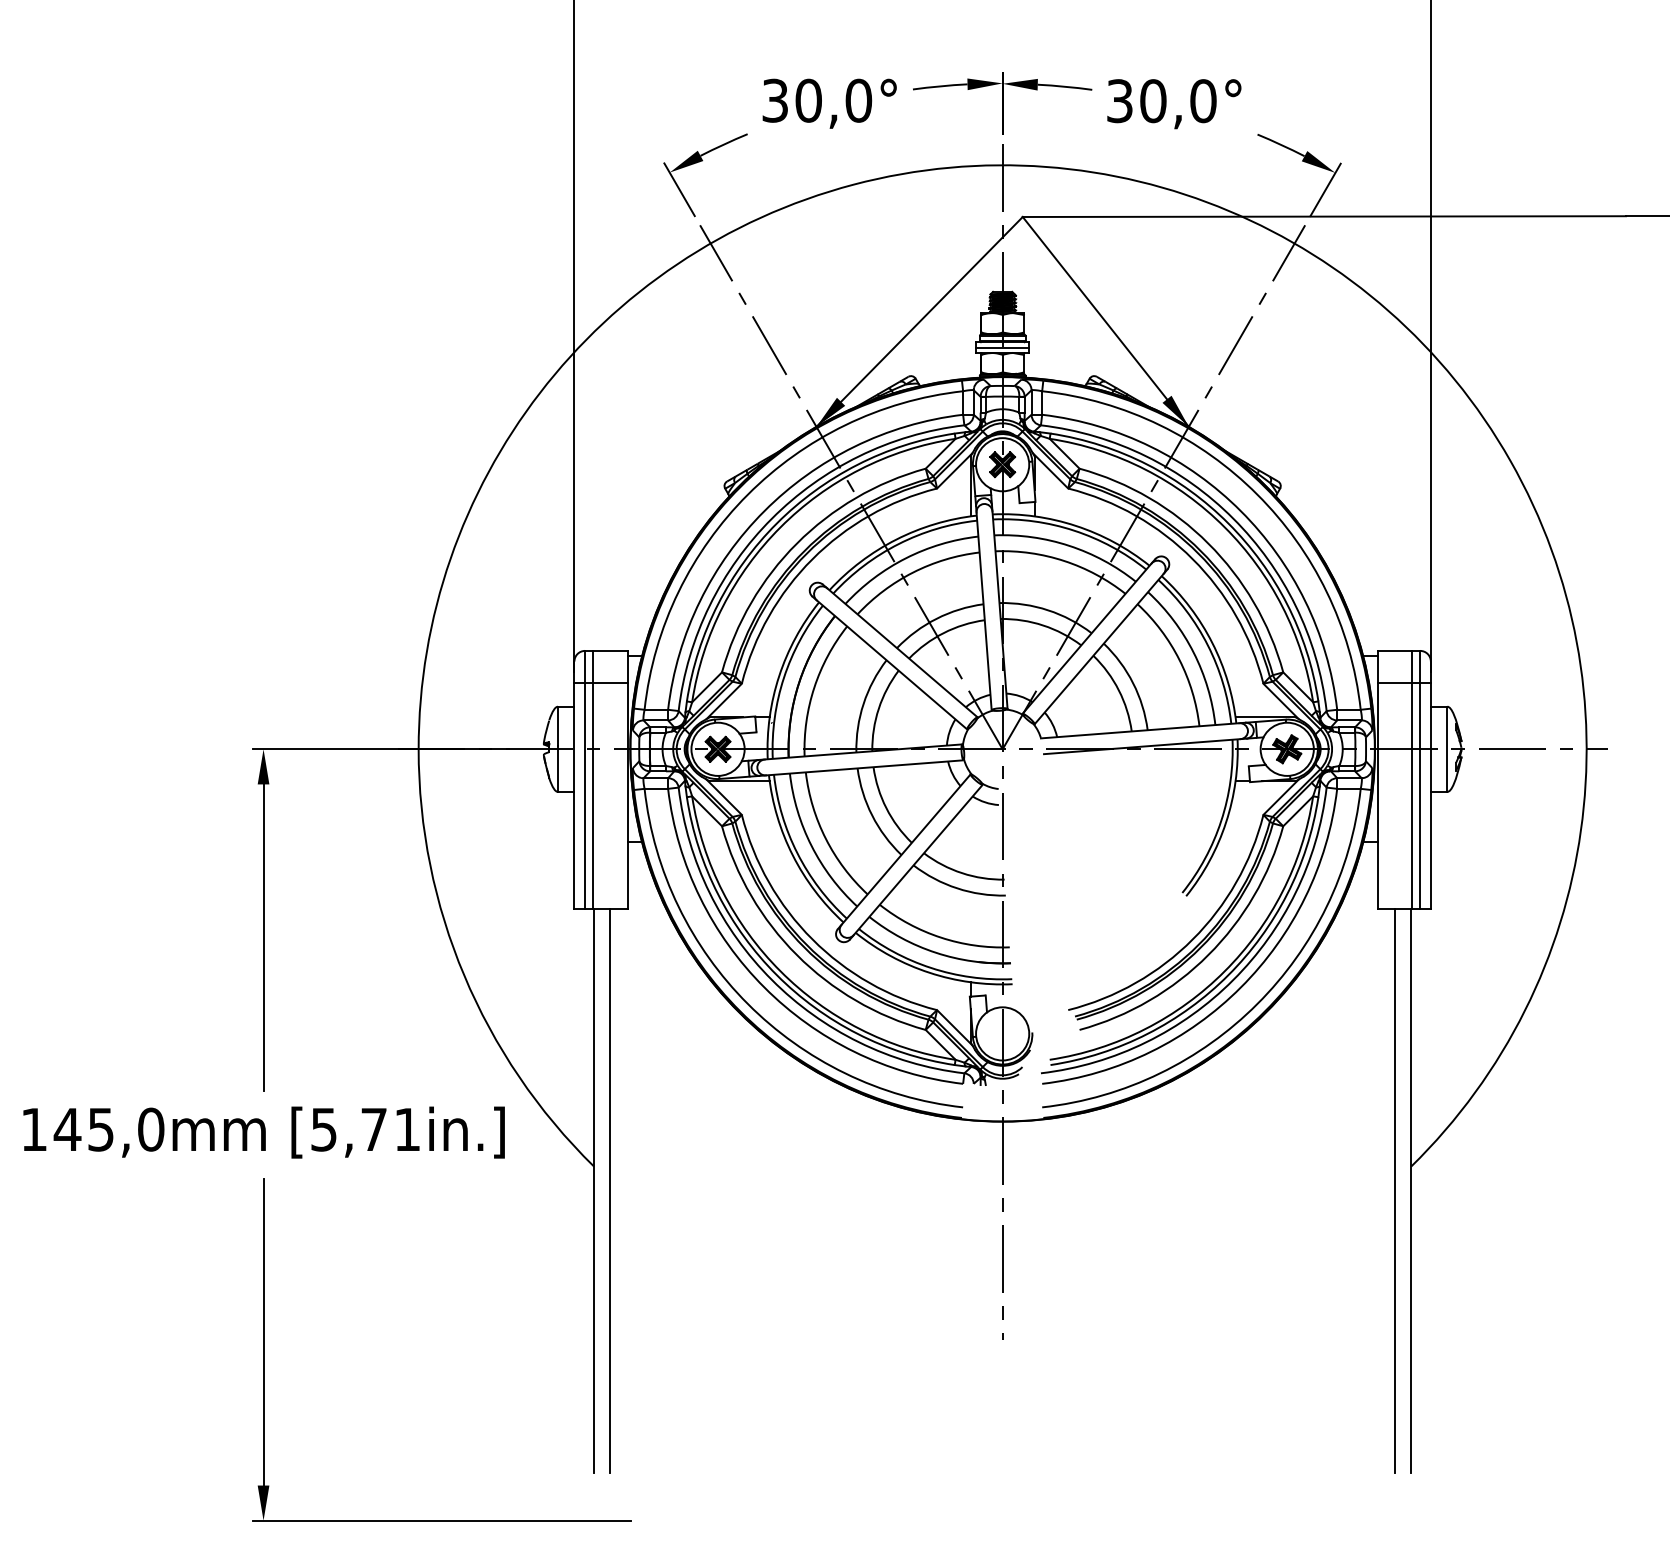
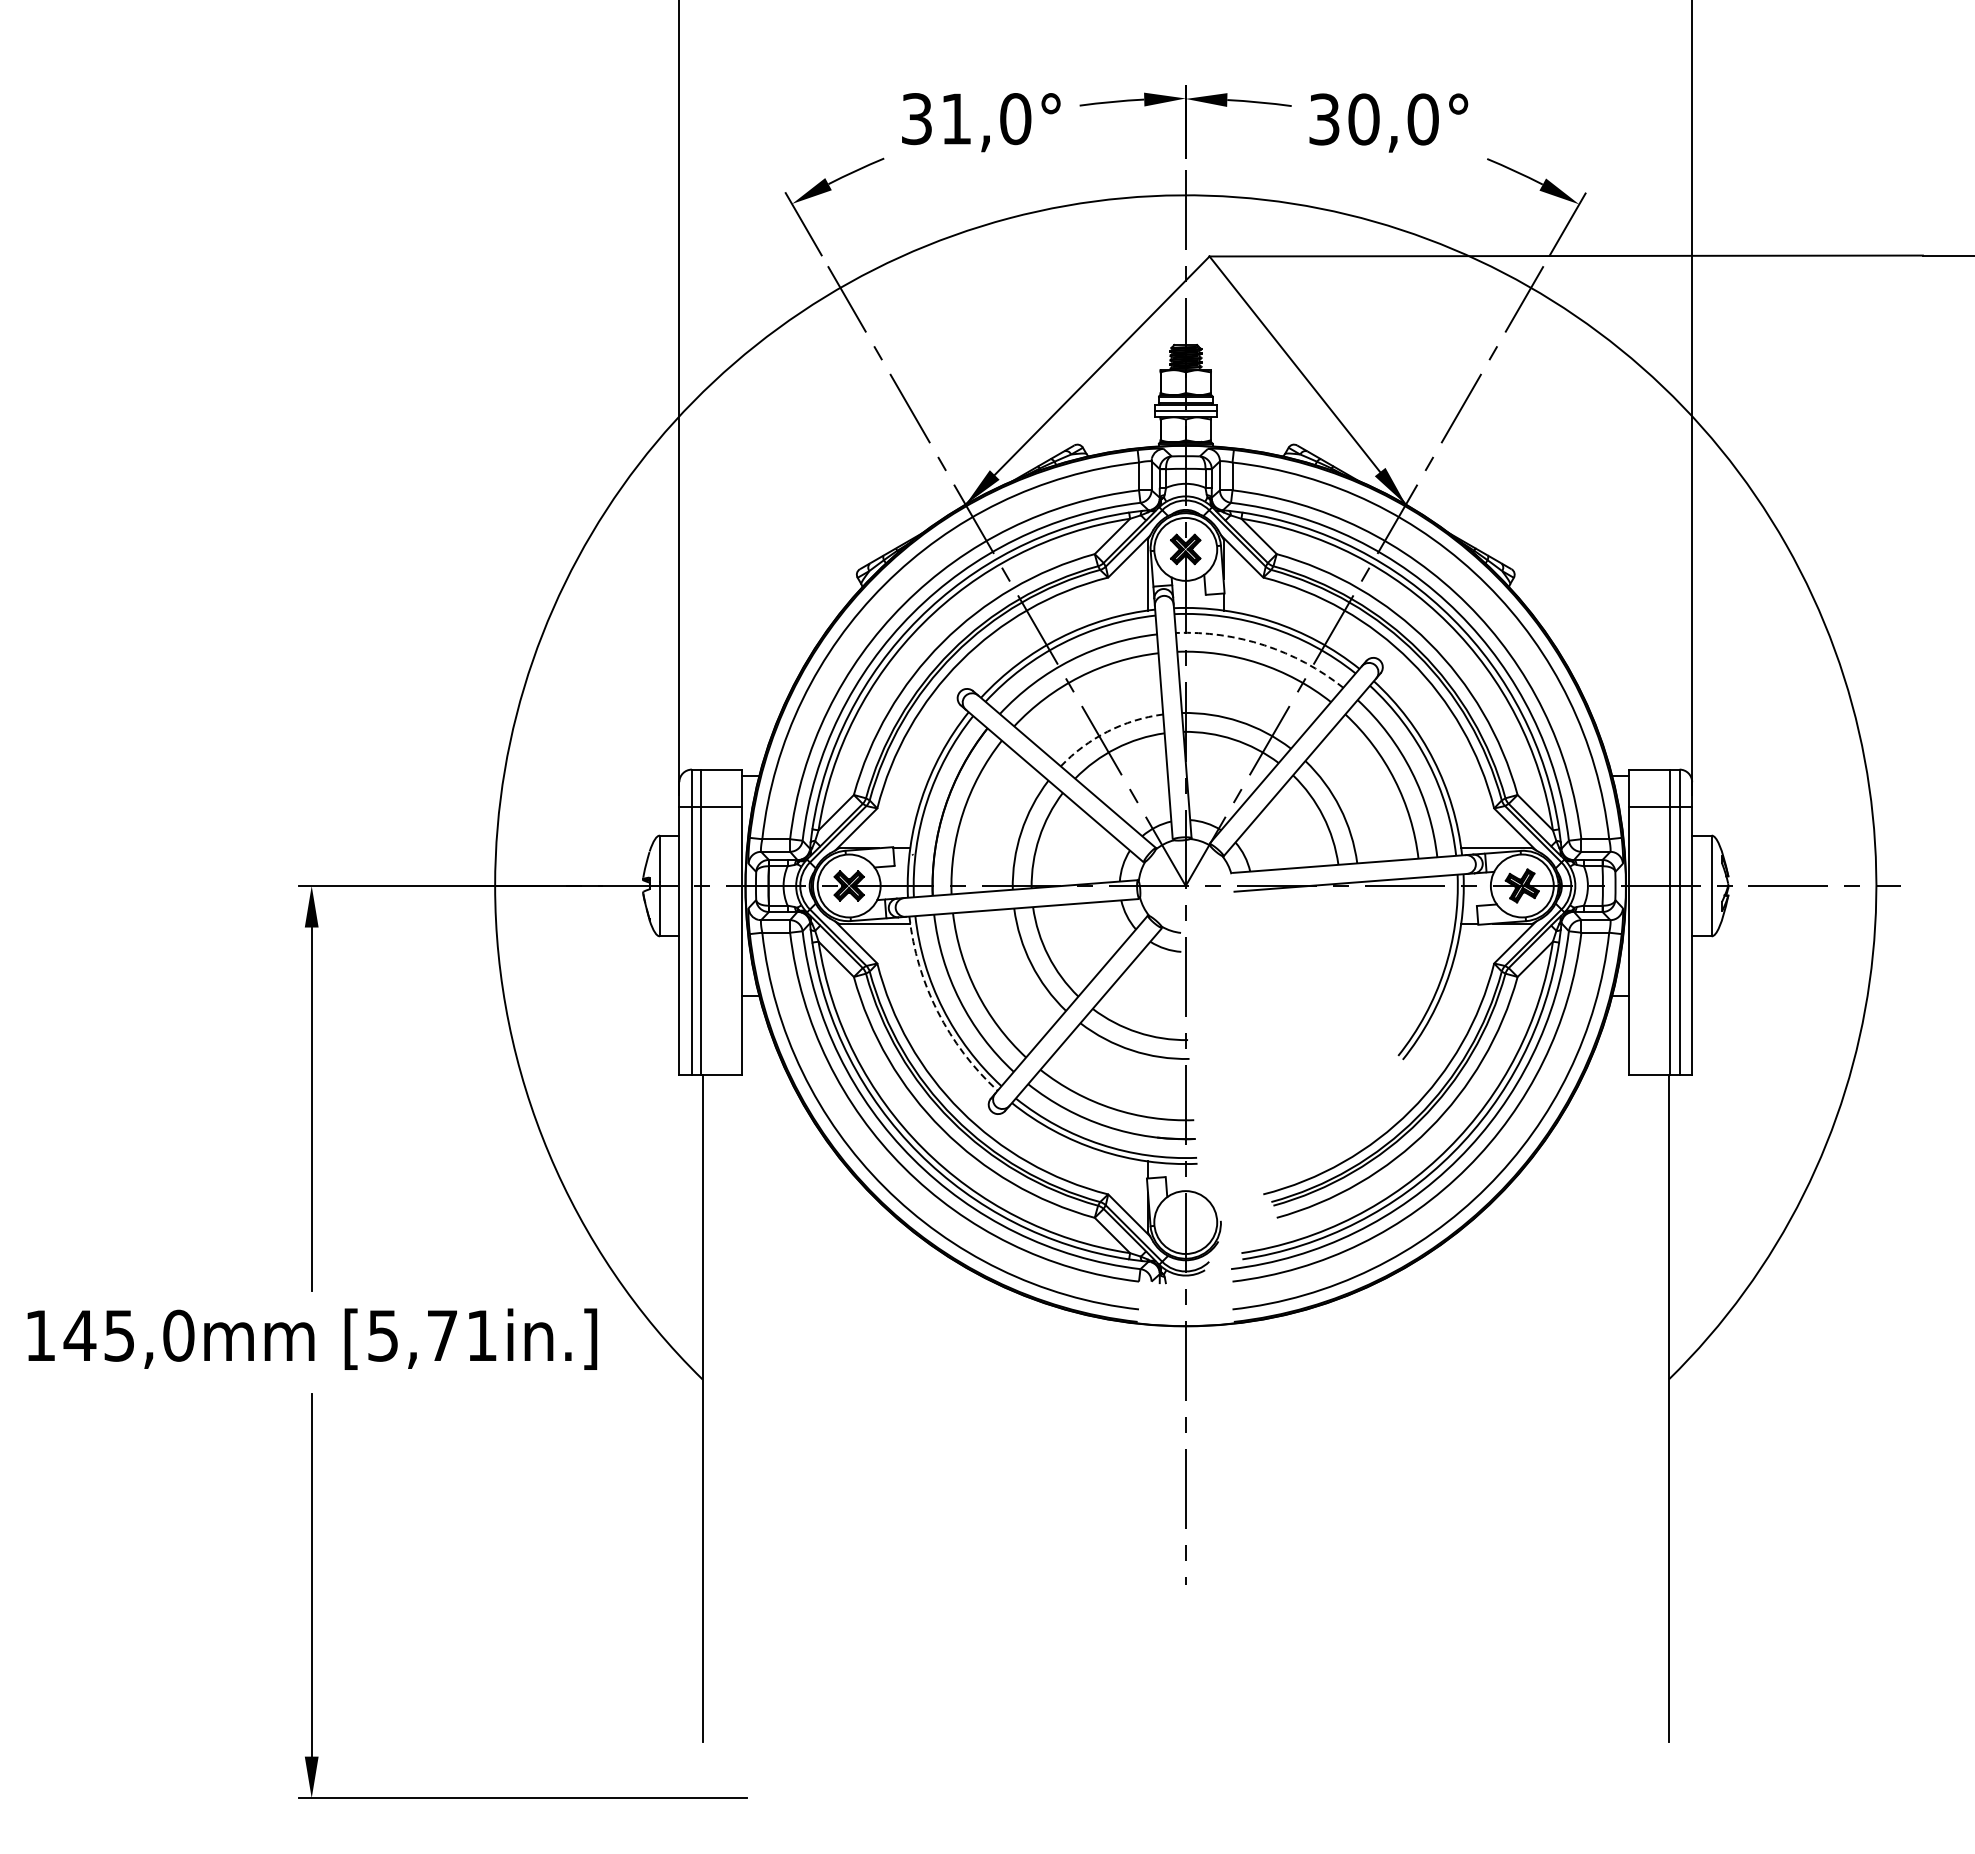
text: (808, 101) -> (956, 119), 30,0° -> 31,0°
arc: (1069, 545) -> (1264, 645), solid -> dashed
arc: (936, 618) -> (1107, 731), solid -> dashed
arc: (792, 855) -> (937, 1011), solid -> dashed
line: (610, 1190) -> (721, 1407), removed
line: (1395, 1190) -> (1650, 1407), removed

